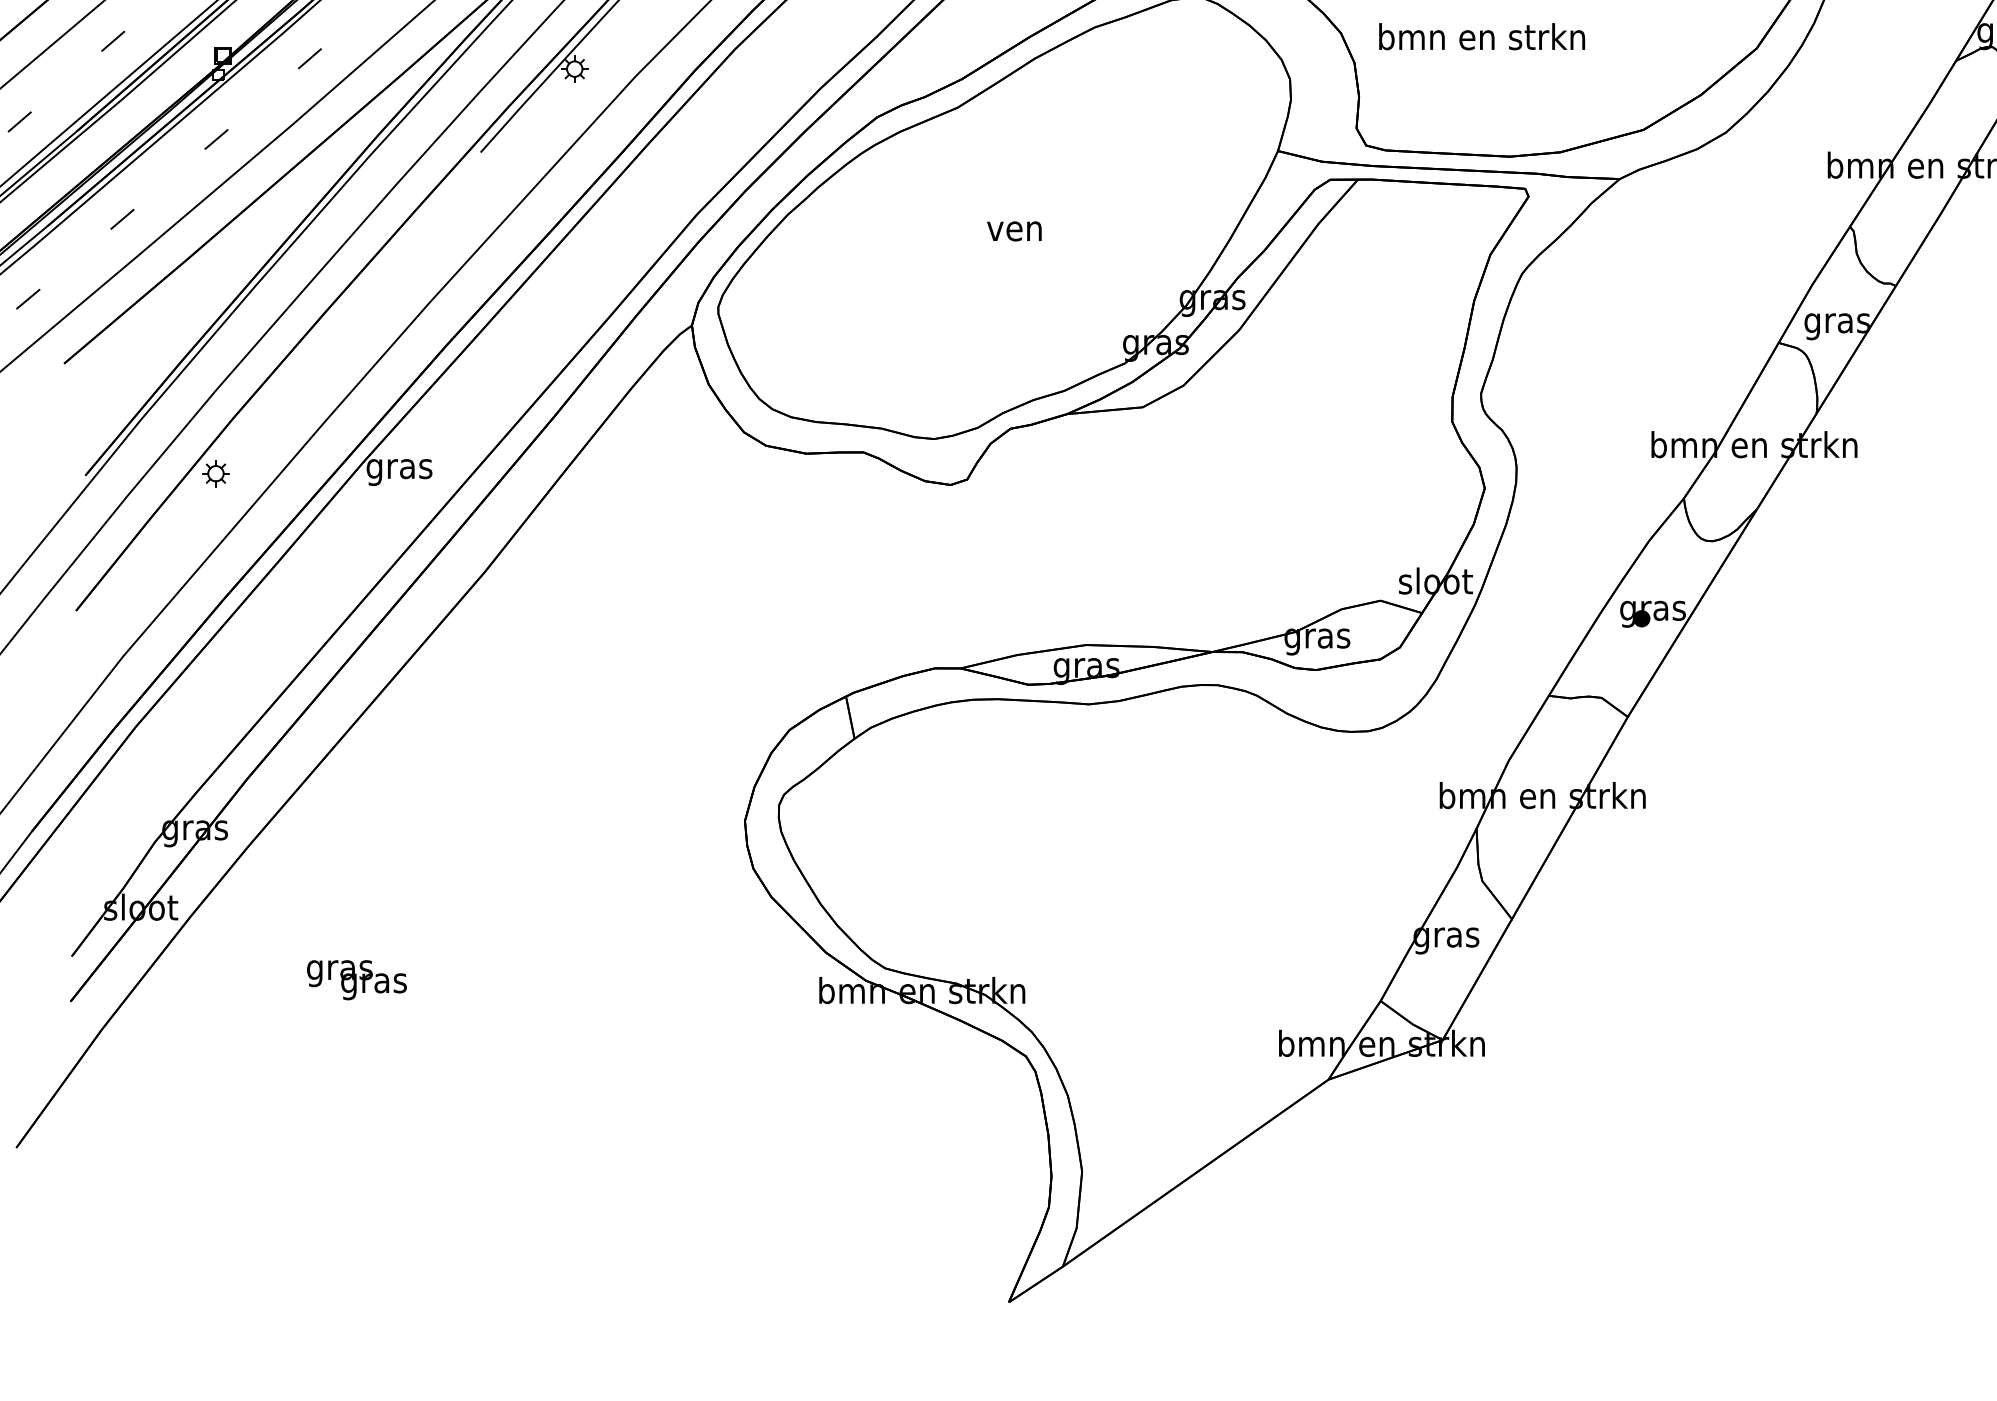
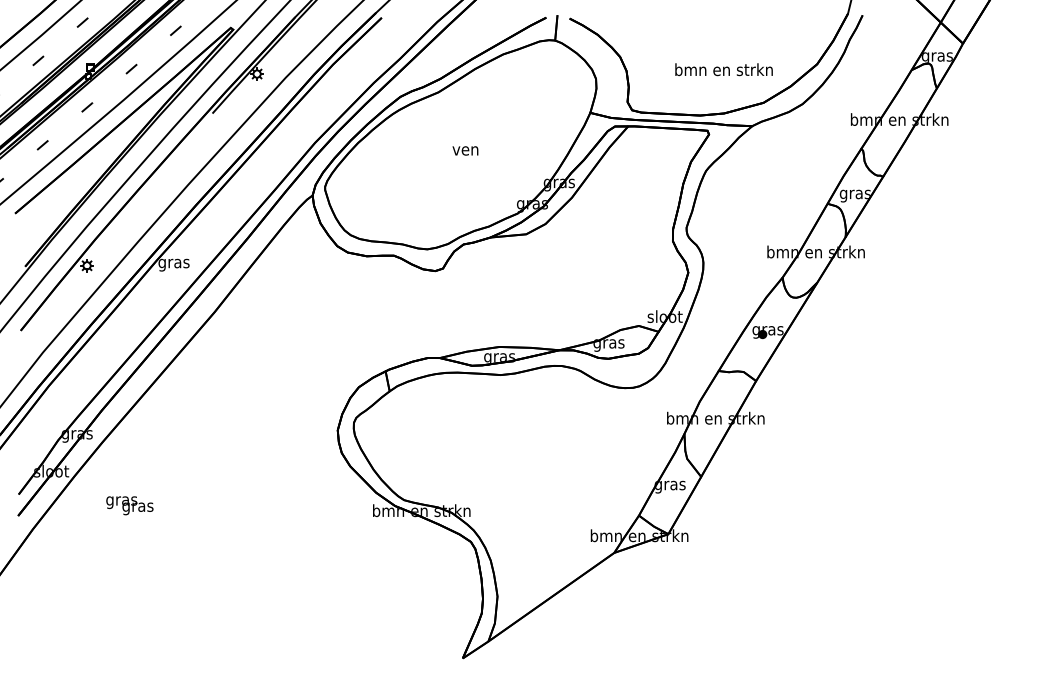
text: (1480, 36) -> (723, 69), moved
text: (356, 979) -> (129, 505), moved

